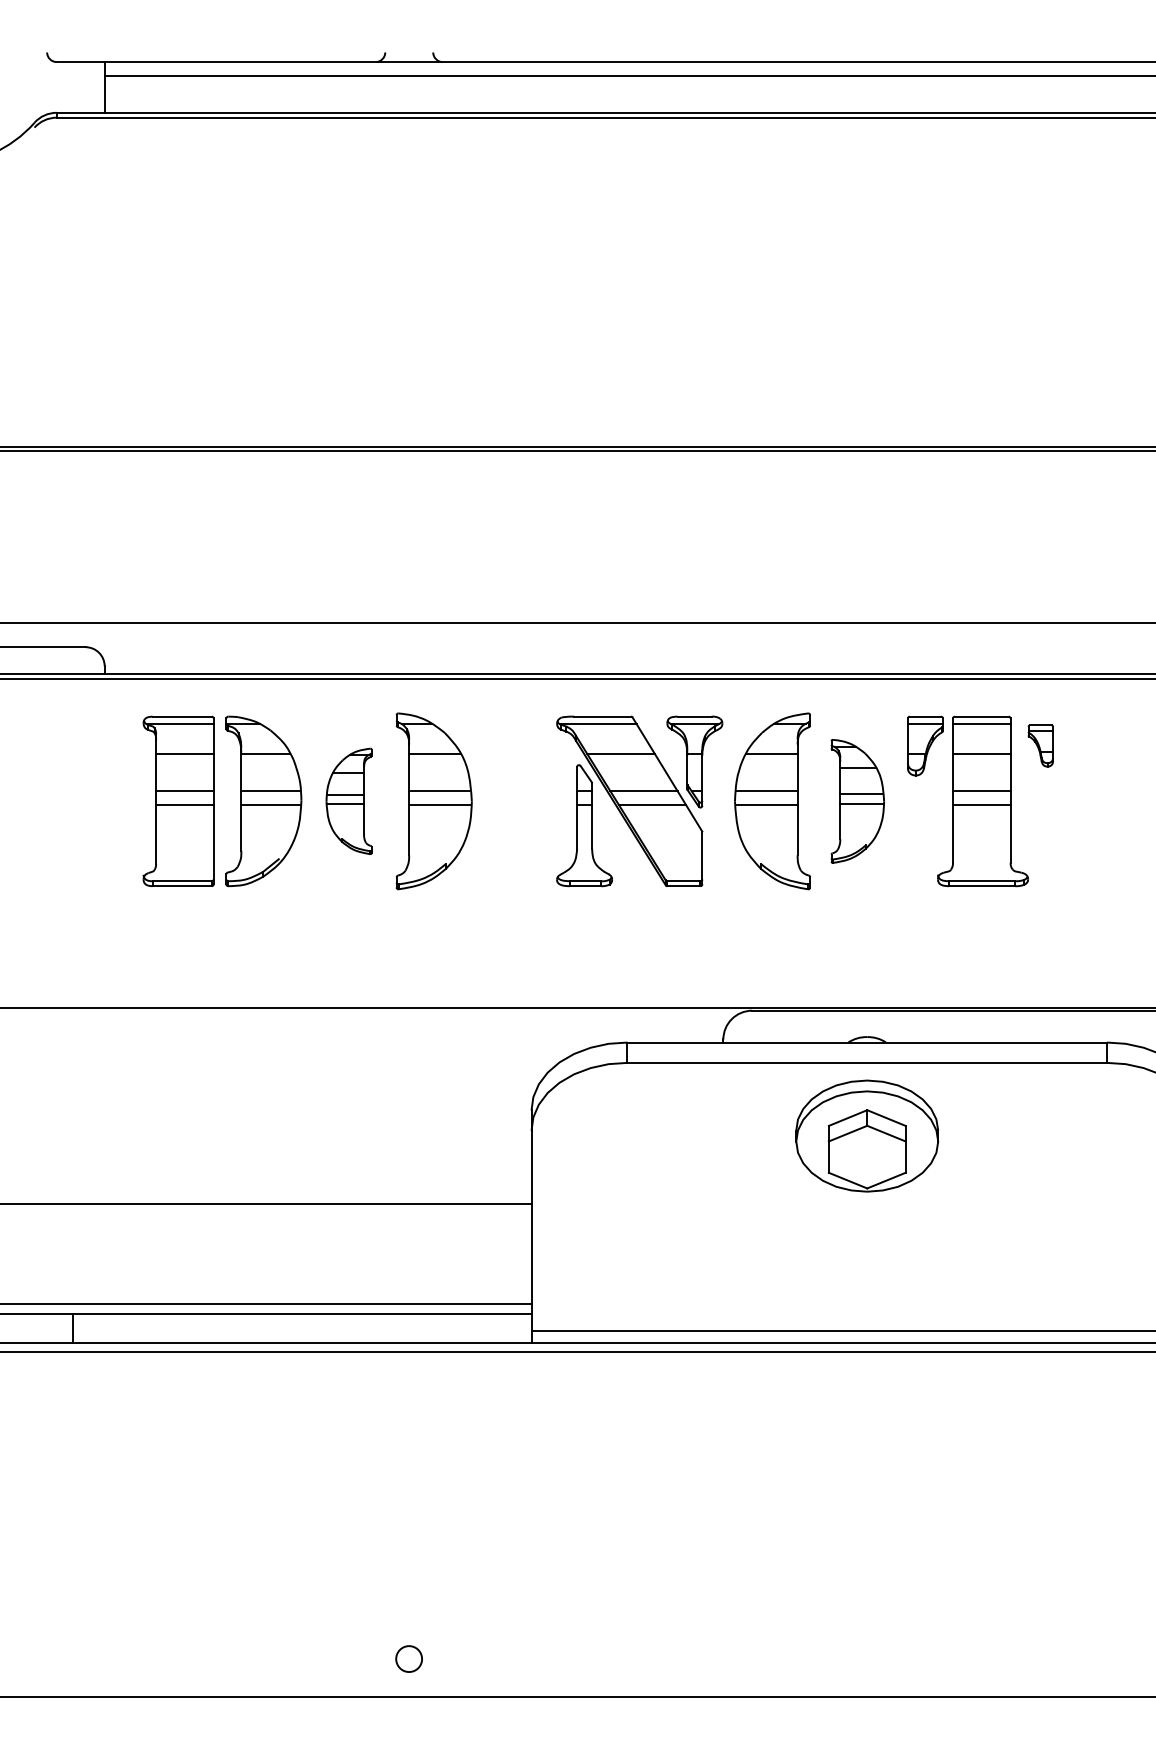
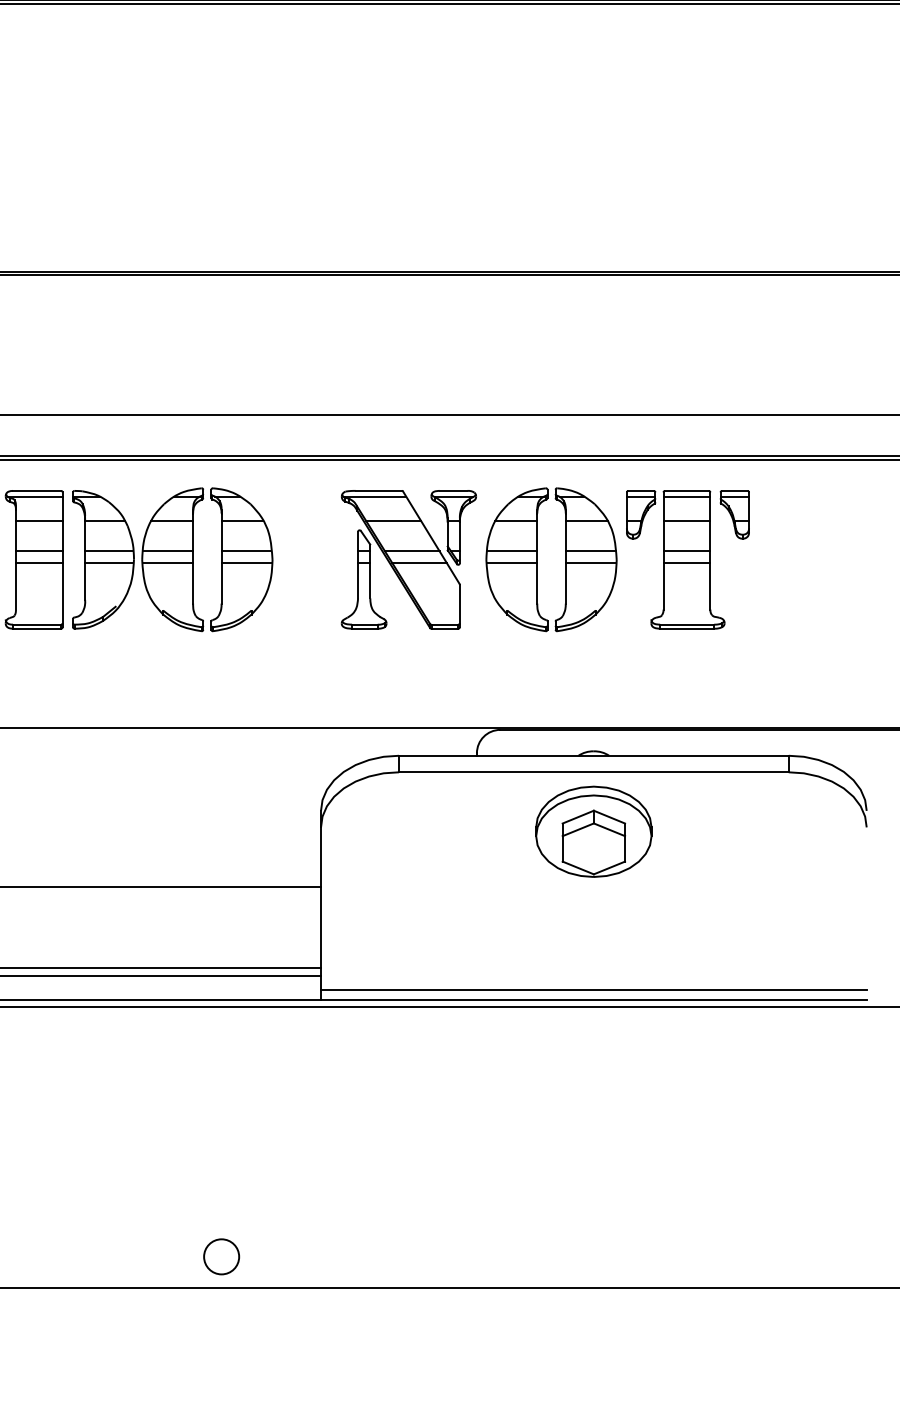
part: (1040, 745) -> (734, 514), size x1.43
part: (348, 801) -> (172, 559), size x1.67
part: (857, 801) -> (585, 559), size x1.43
circle: (408, 1658) -> (221, 1256), size x1.67

